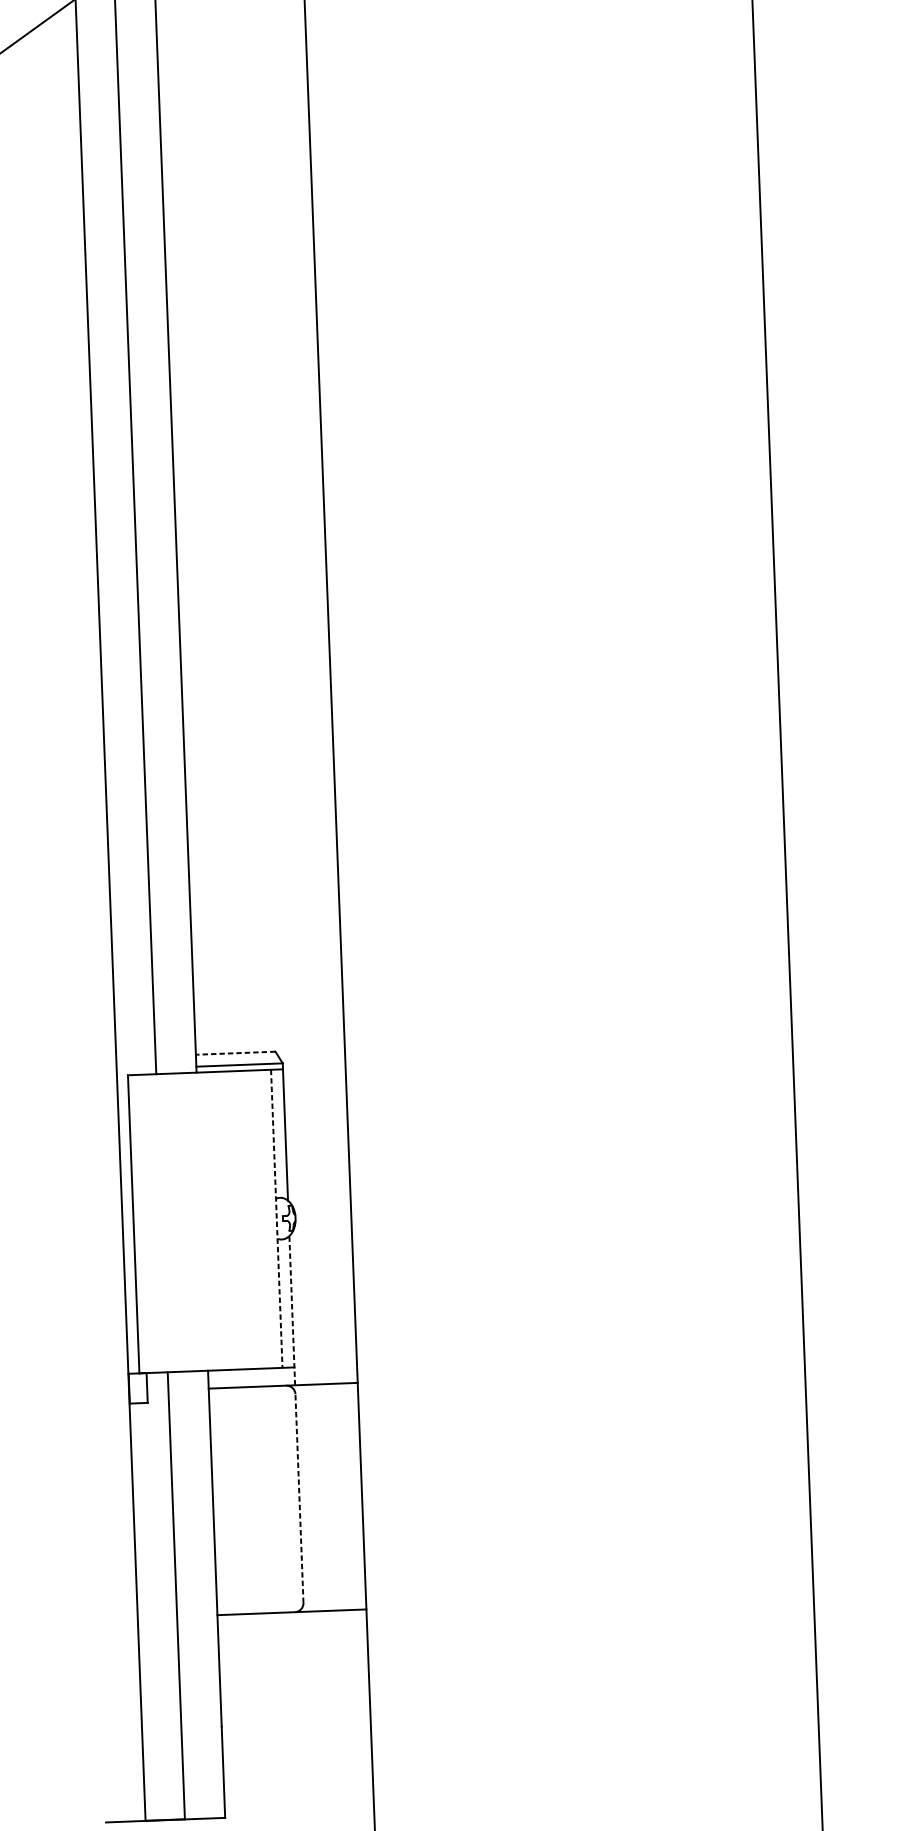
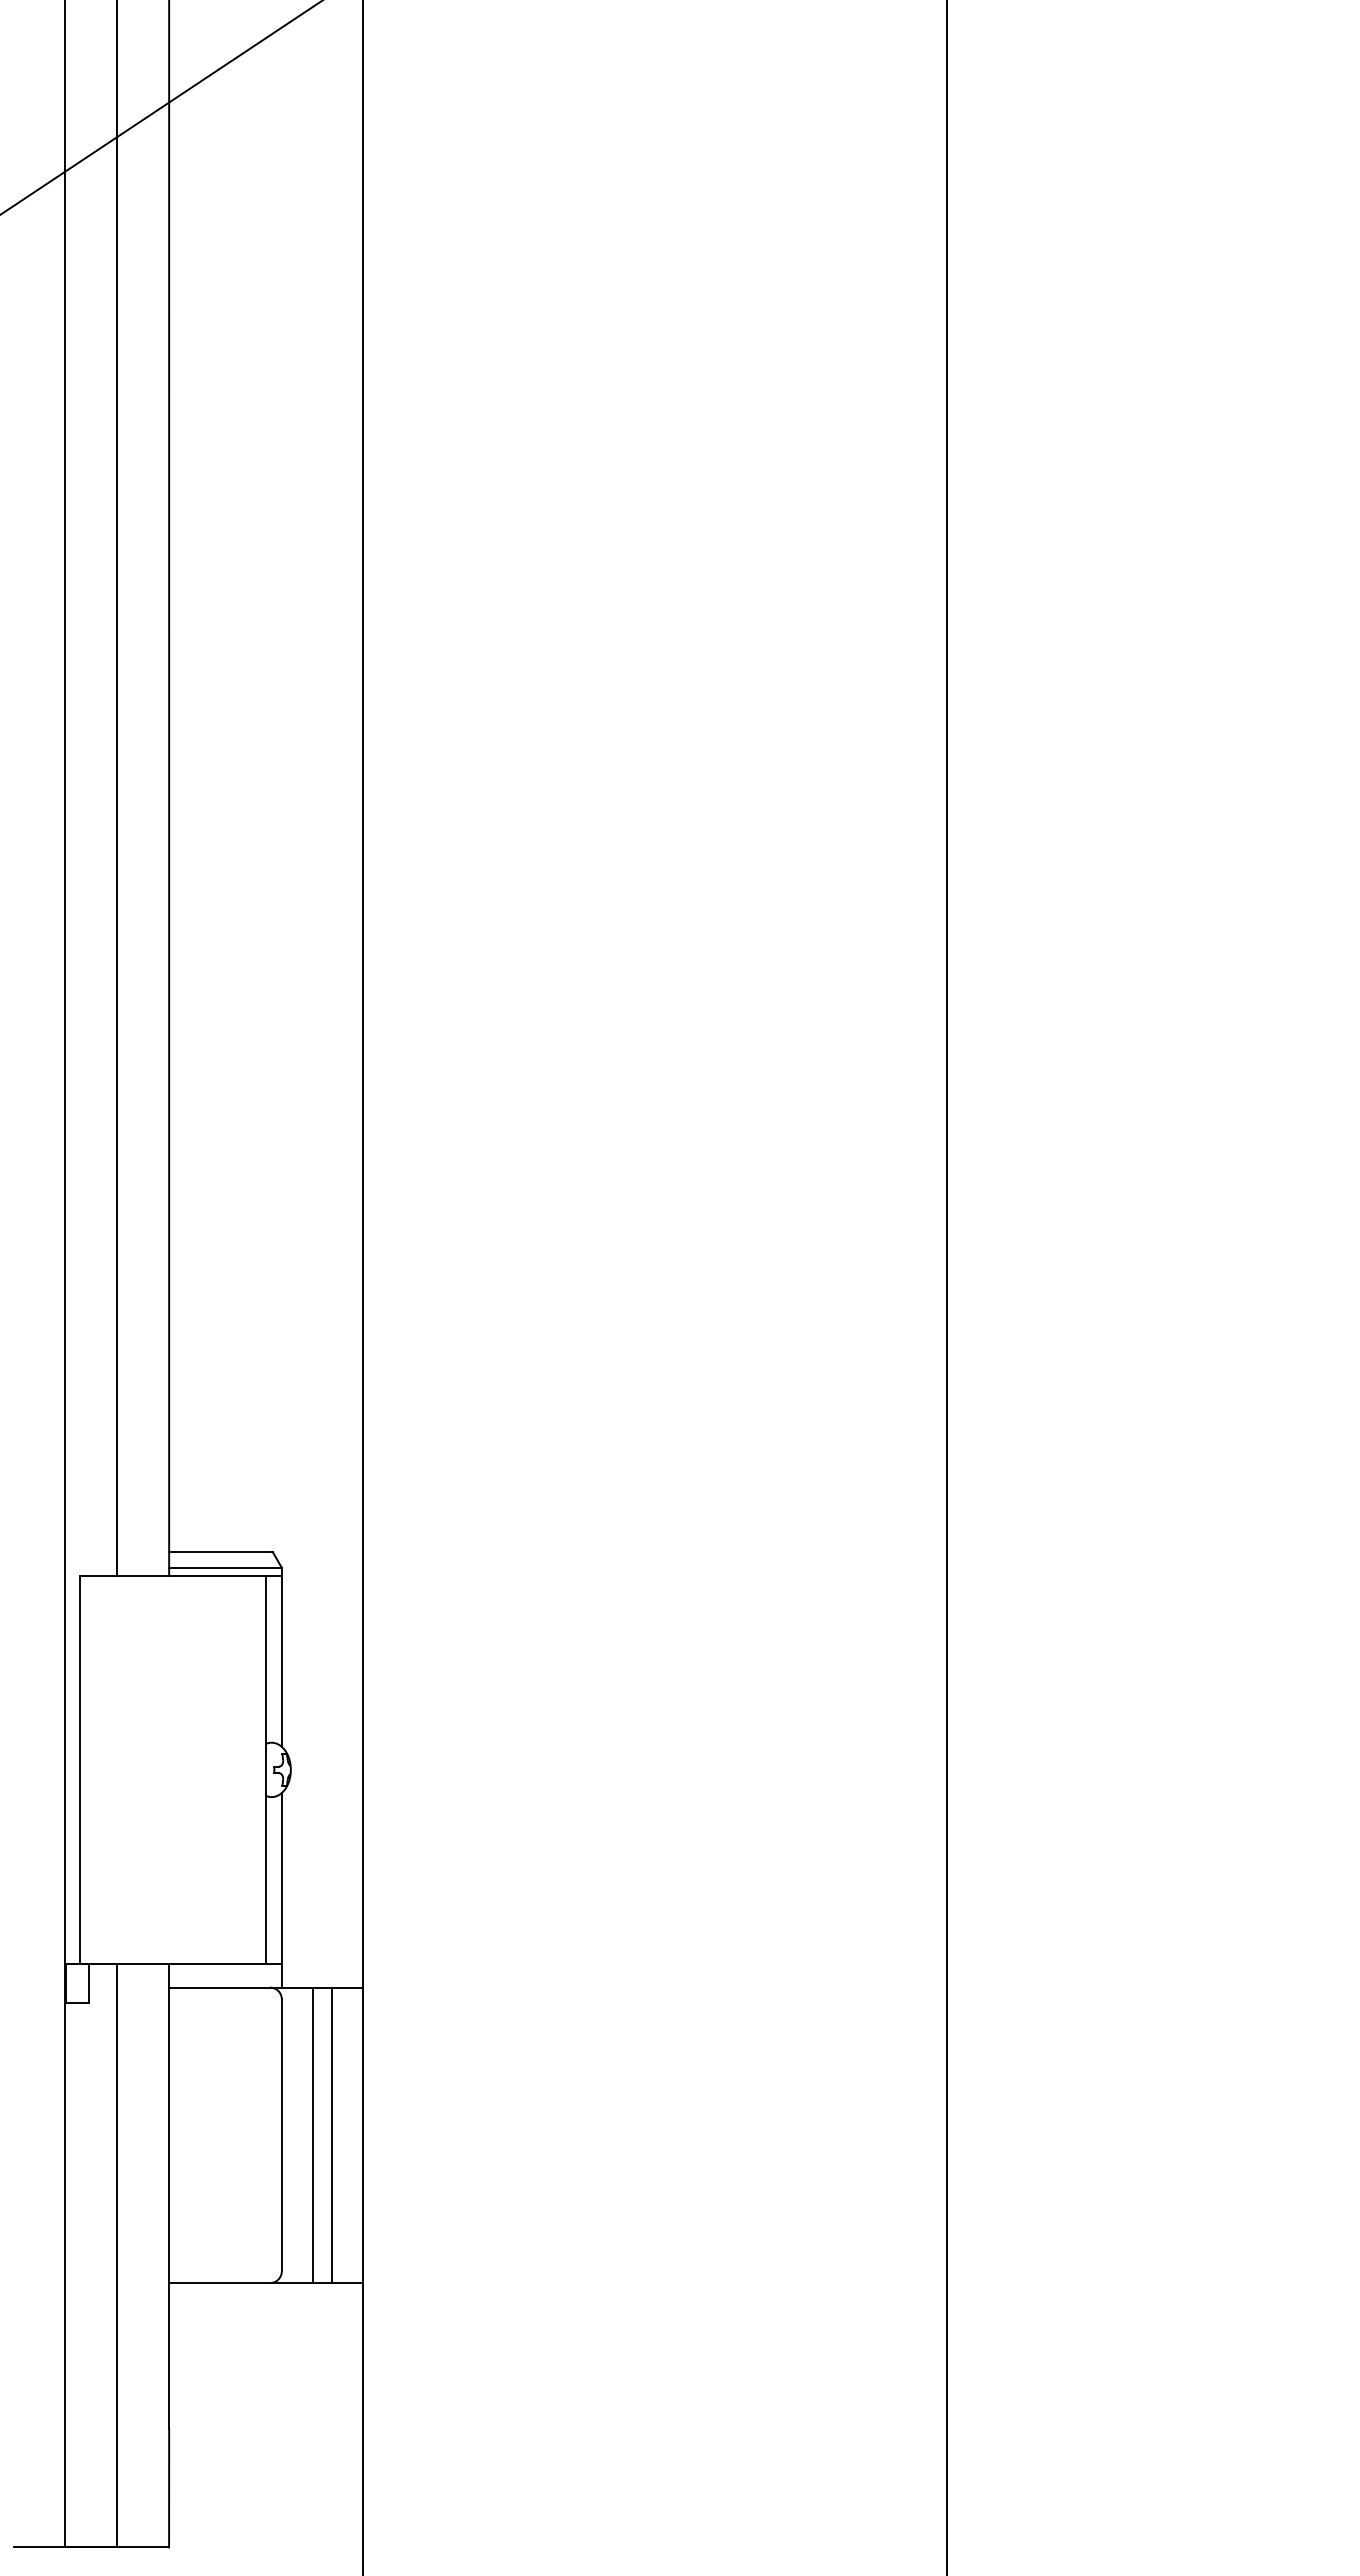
line: (235, 1053) -> (220, 1552), dashed -> solid
line: (276, 1219) -> (266, 1770), dashed -> solid
line: (291, 1310) -> (281, 1889), dashed -> solid
line: (299, 1497) -> (281, 2134), dashed -> solid
line: (323, 1497) -> (312, 2135), added
line: (338, 1497) -> (332, 2135), added

